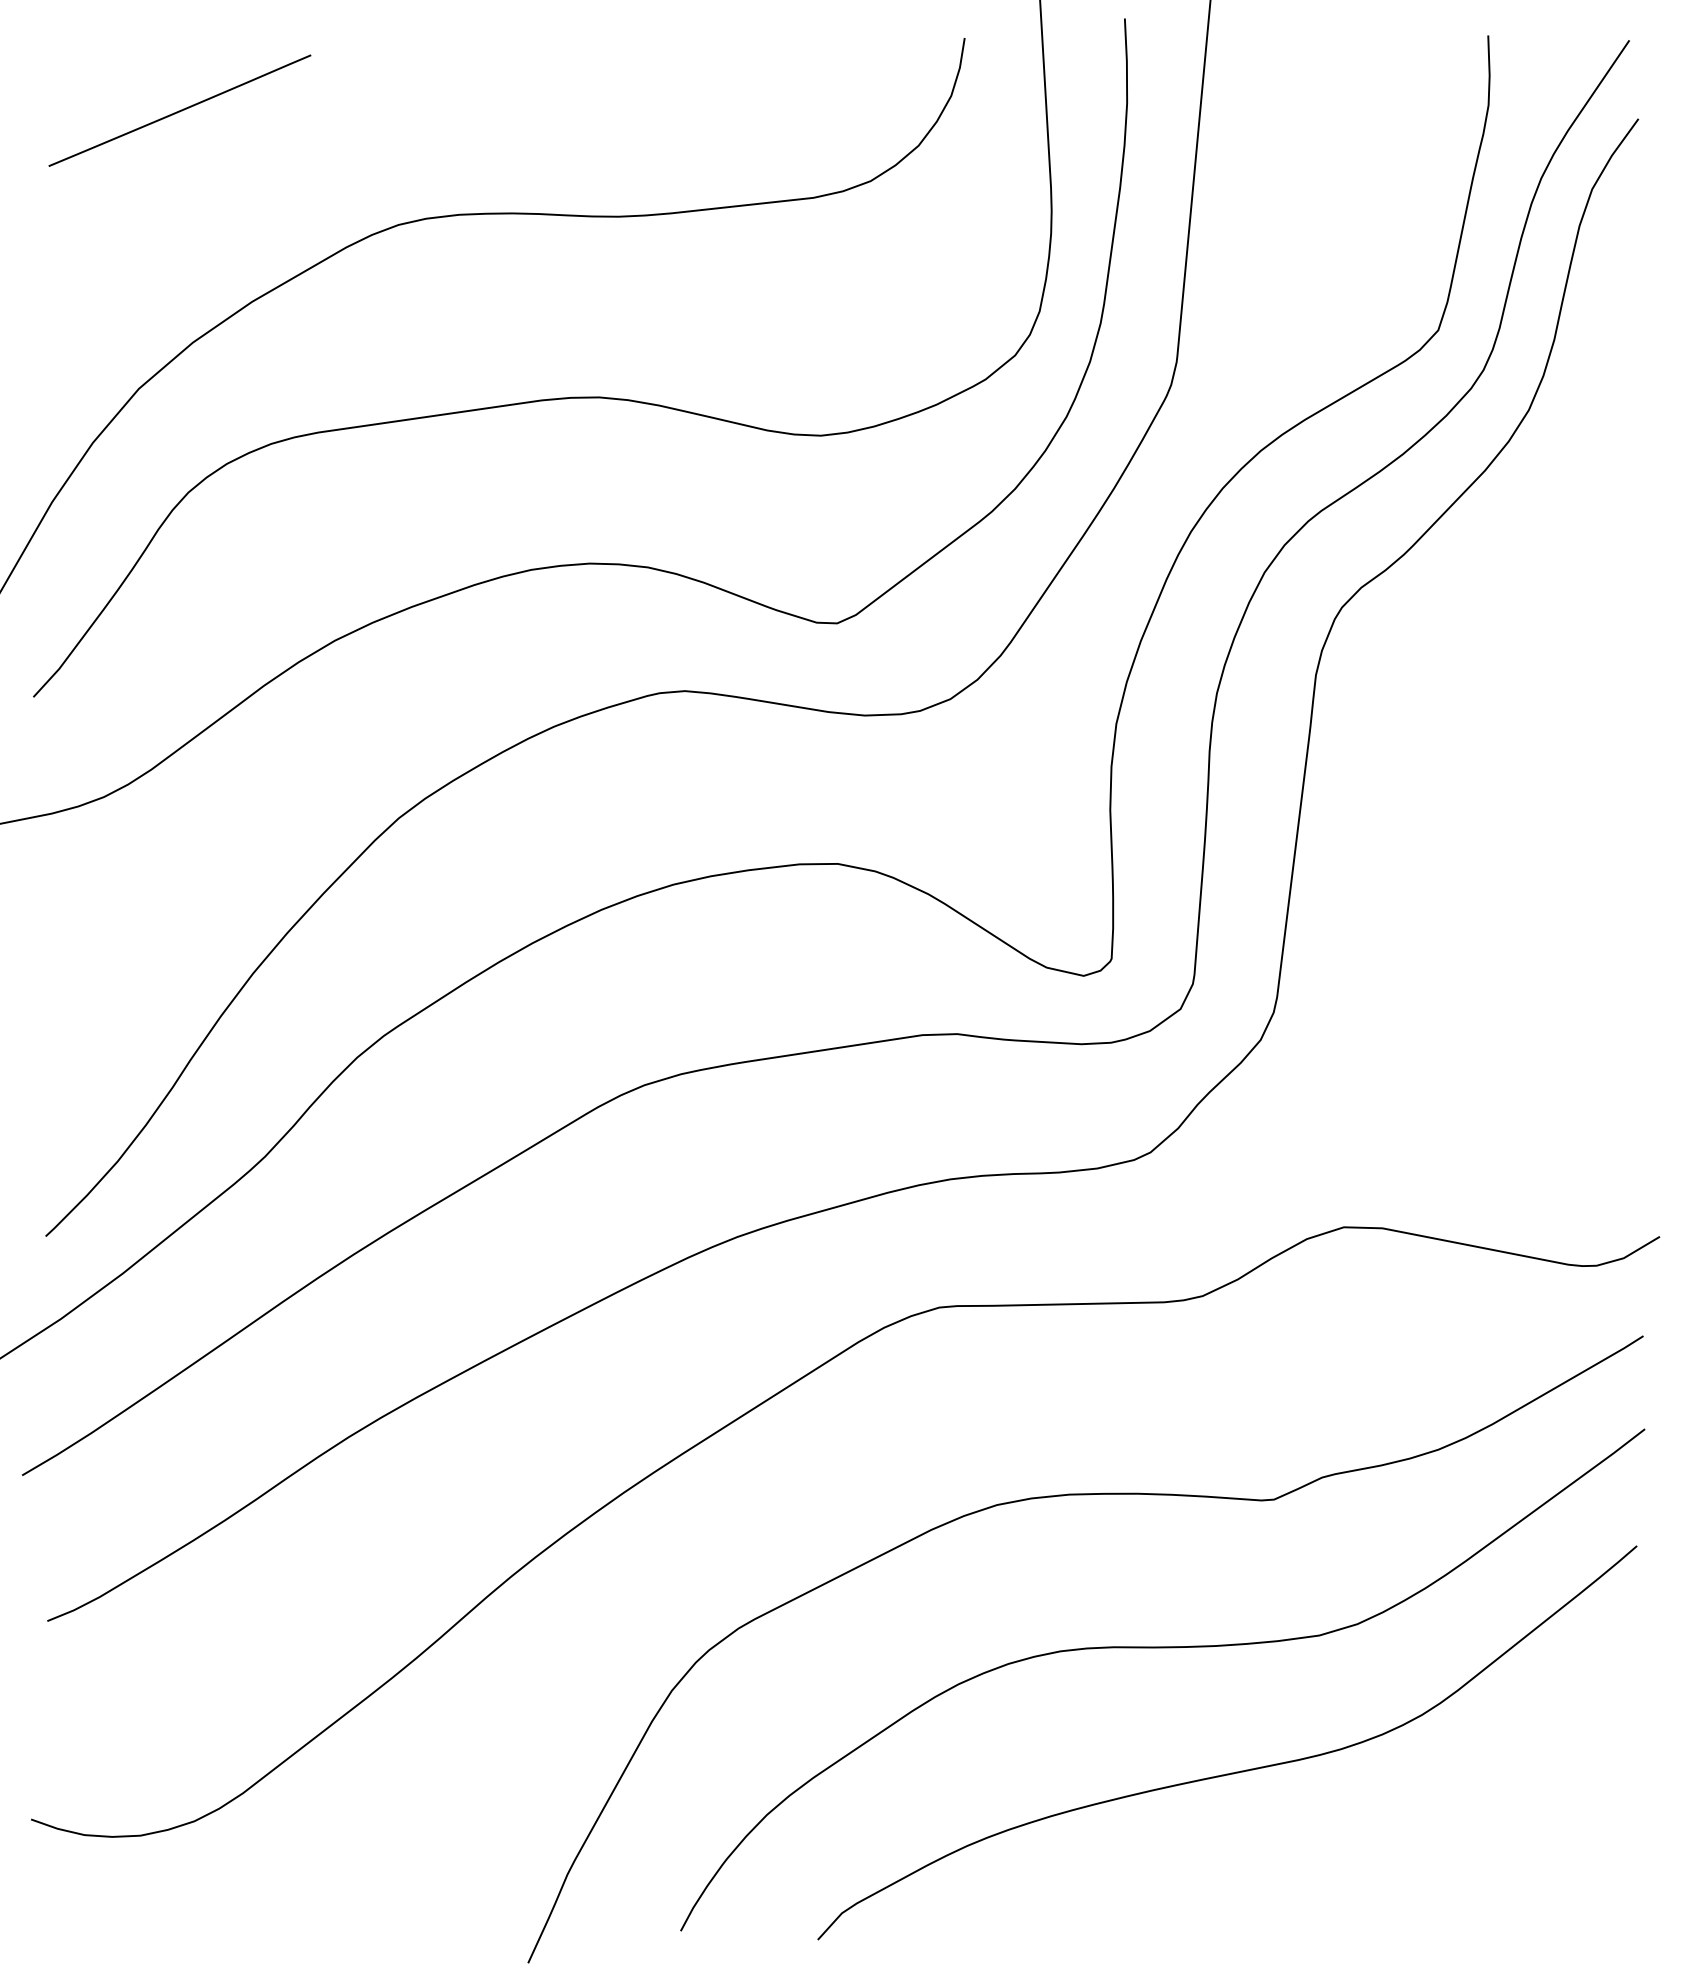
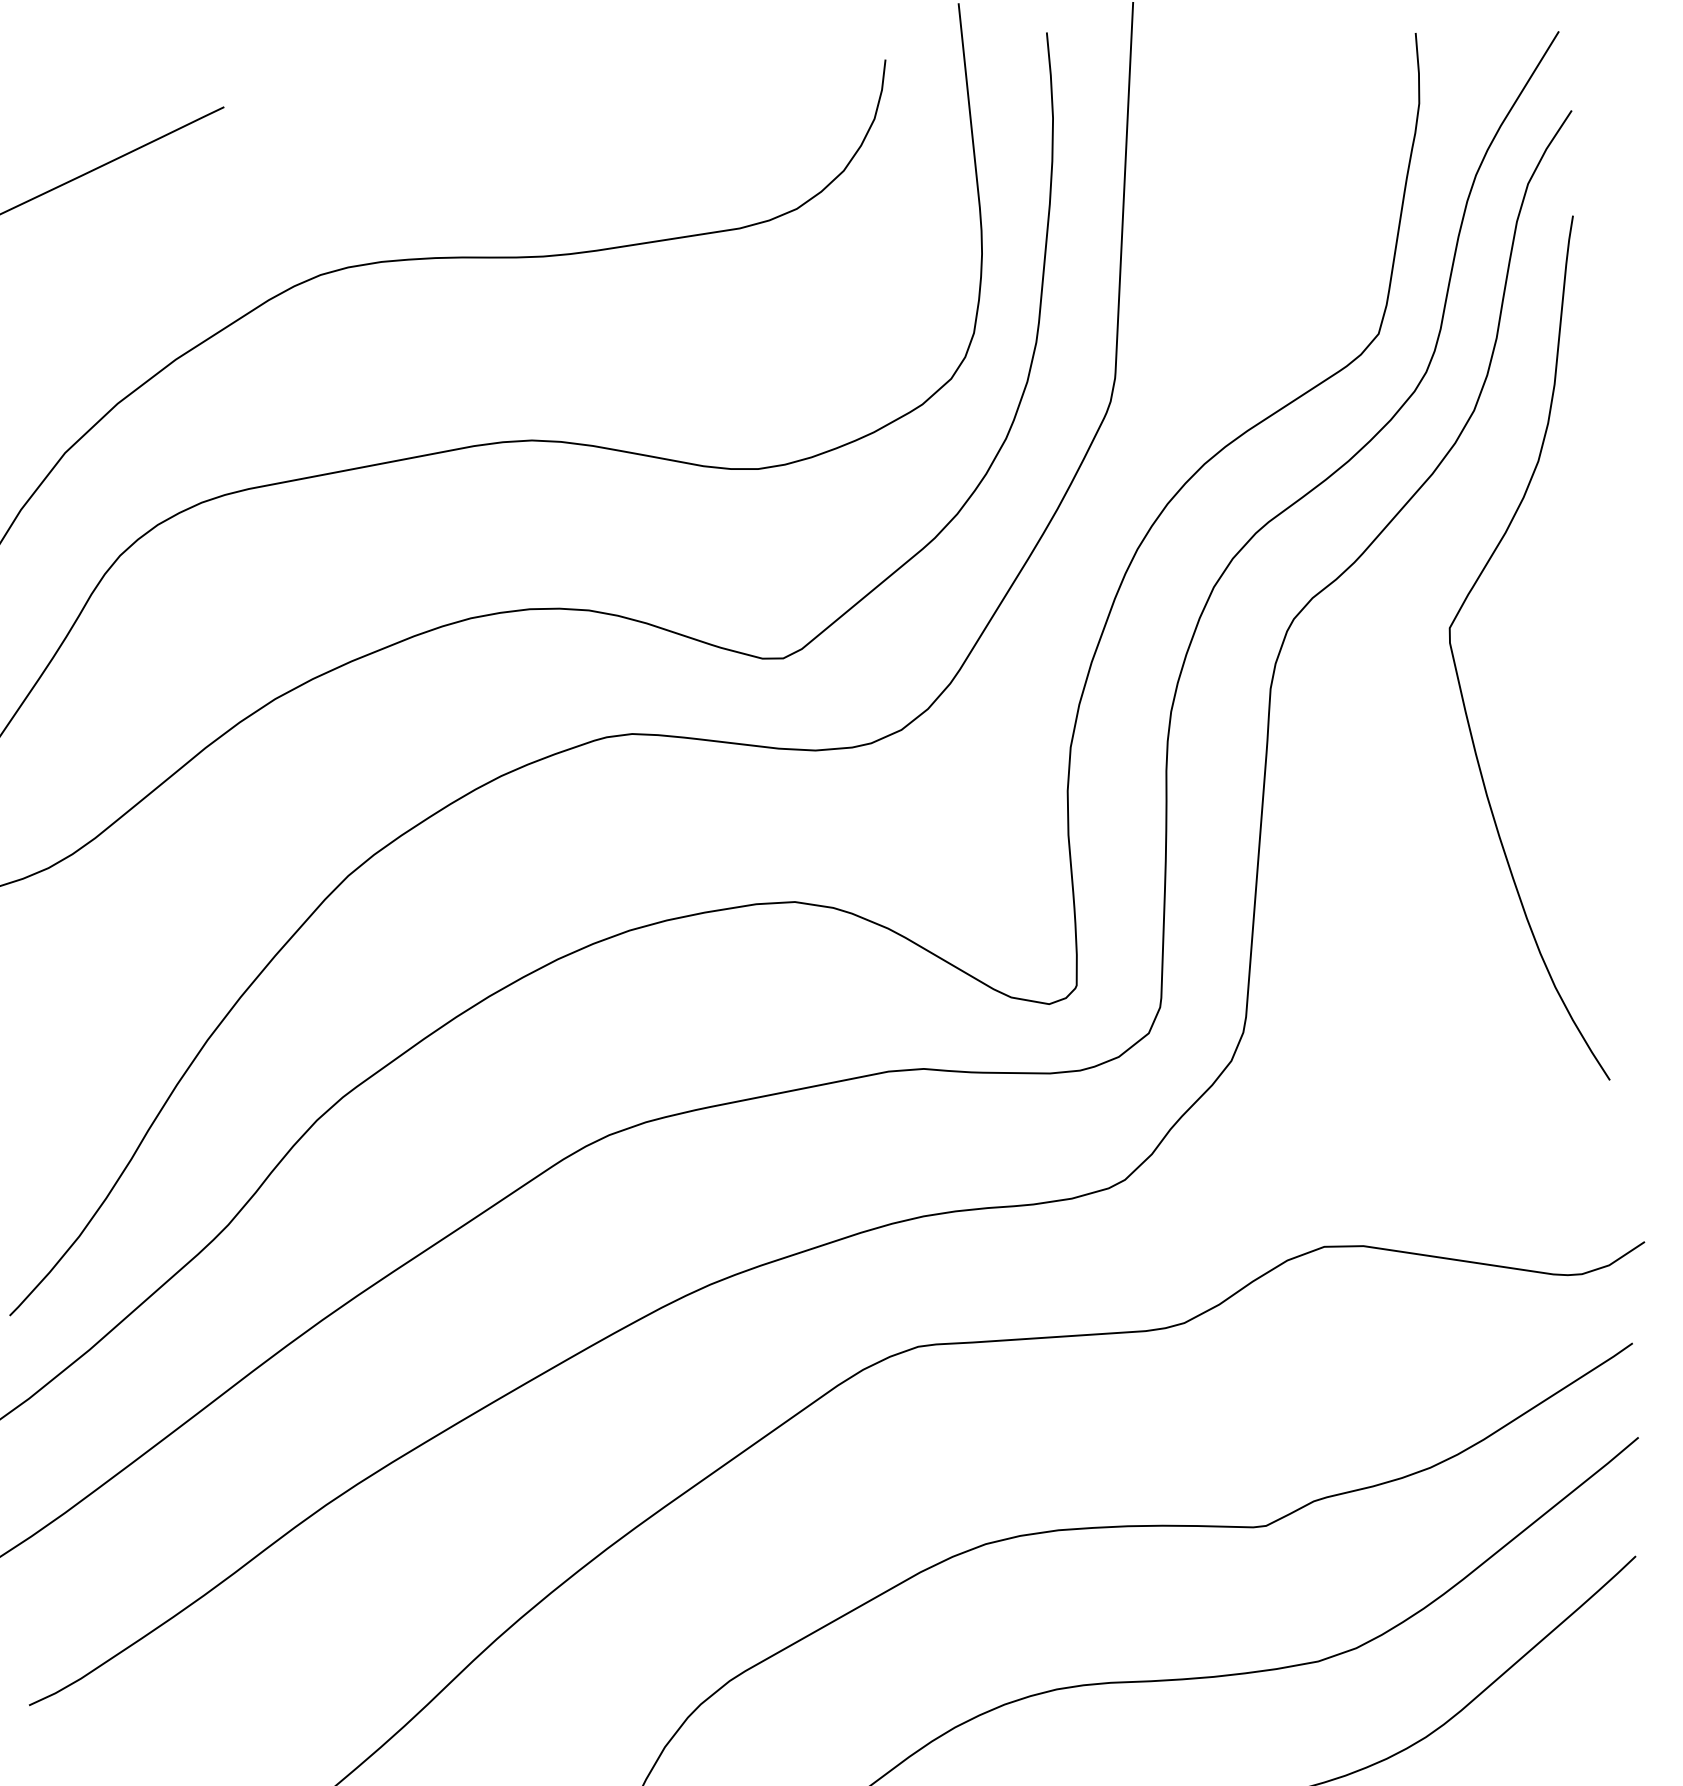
curve: (1499, 657) -> (1455, 662), added

